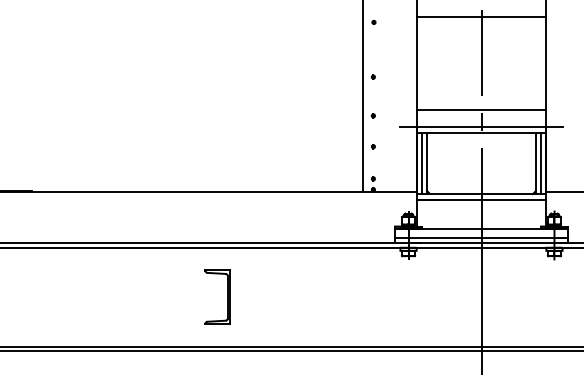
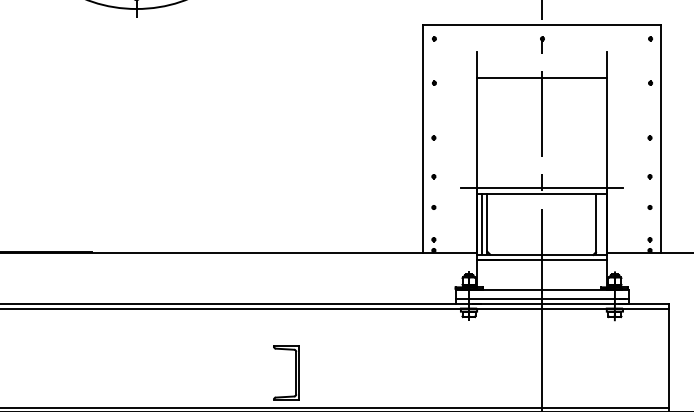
line: (481, 109) -> (541, 170), removed
line: (541, 162) -> (601, 223), removed
part: (227, 296) -> (295, 372), moved

